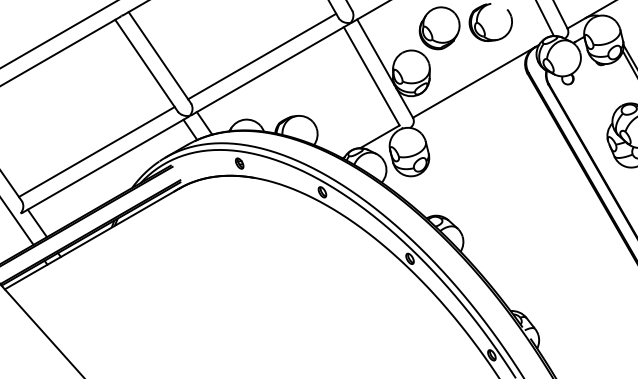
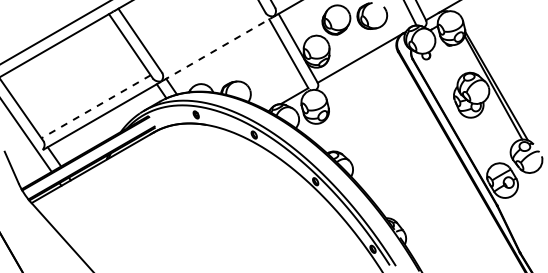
line: (261, 55) -> (211, 39), removed
line: (271, 68) -> (218, 48), solid -> dashed
line: (95, 152) -> (95, 107), solid -> dashed

